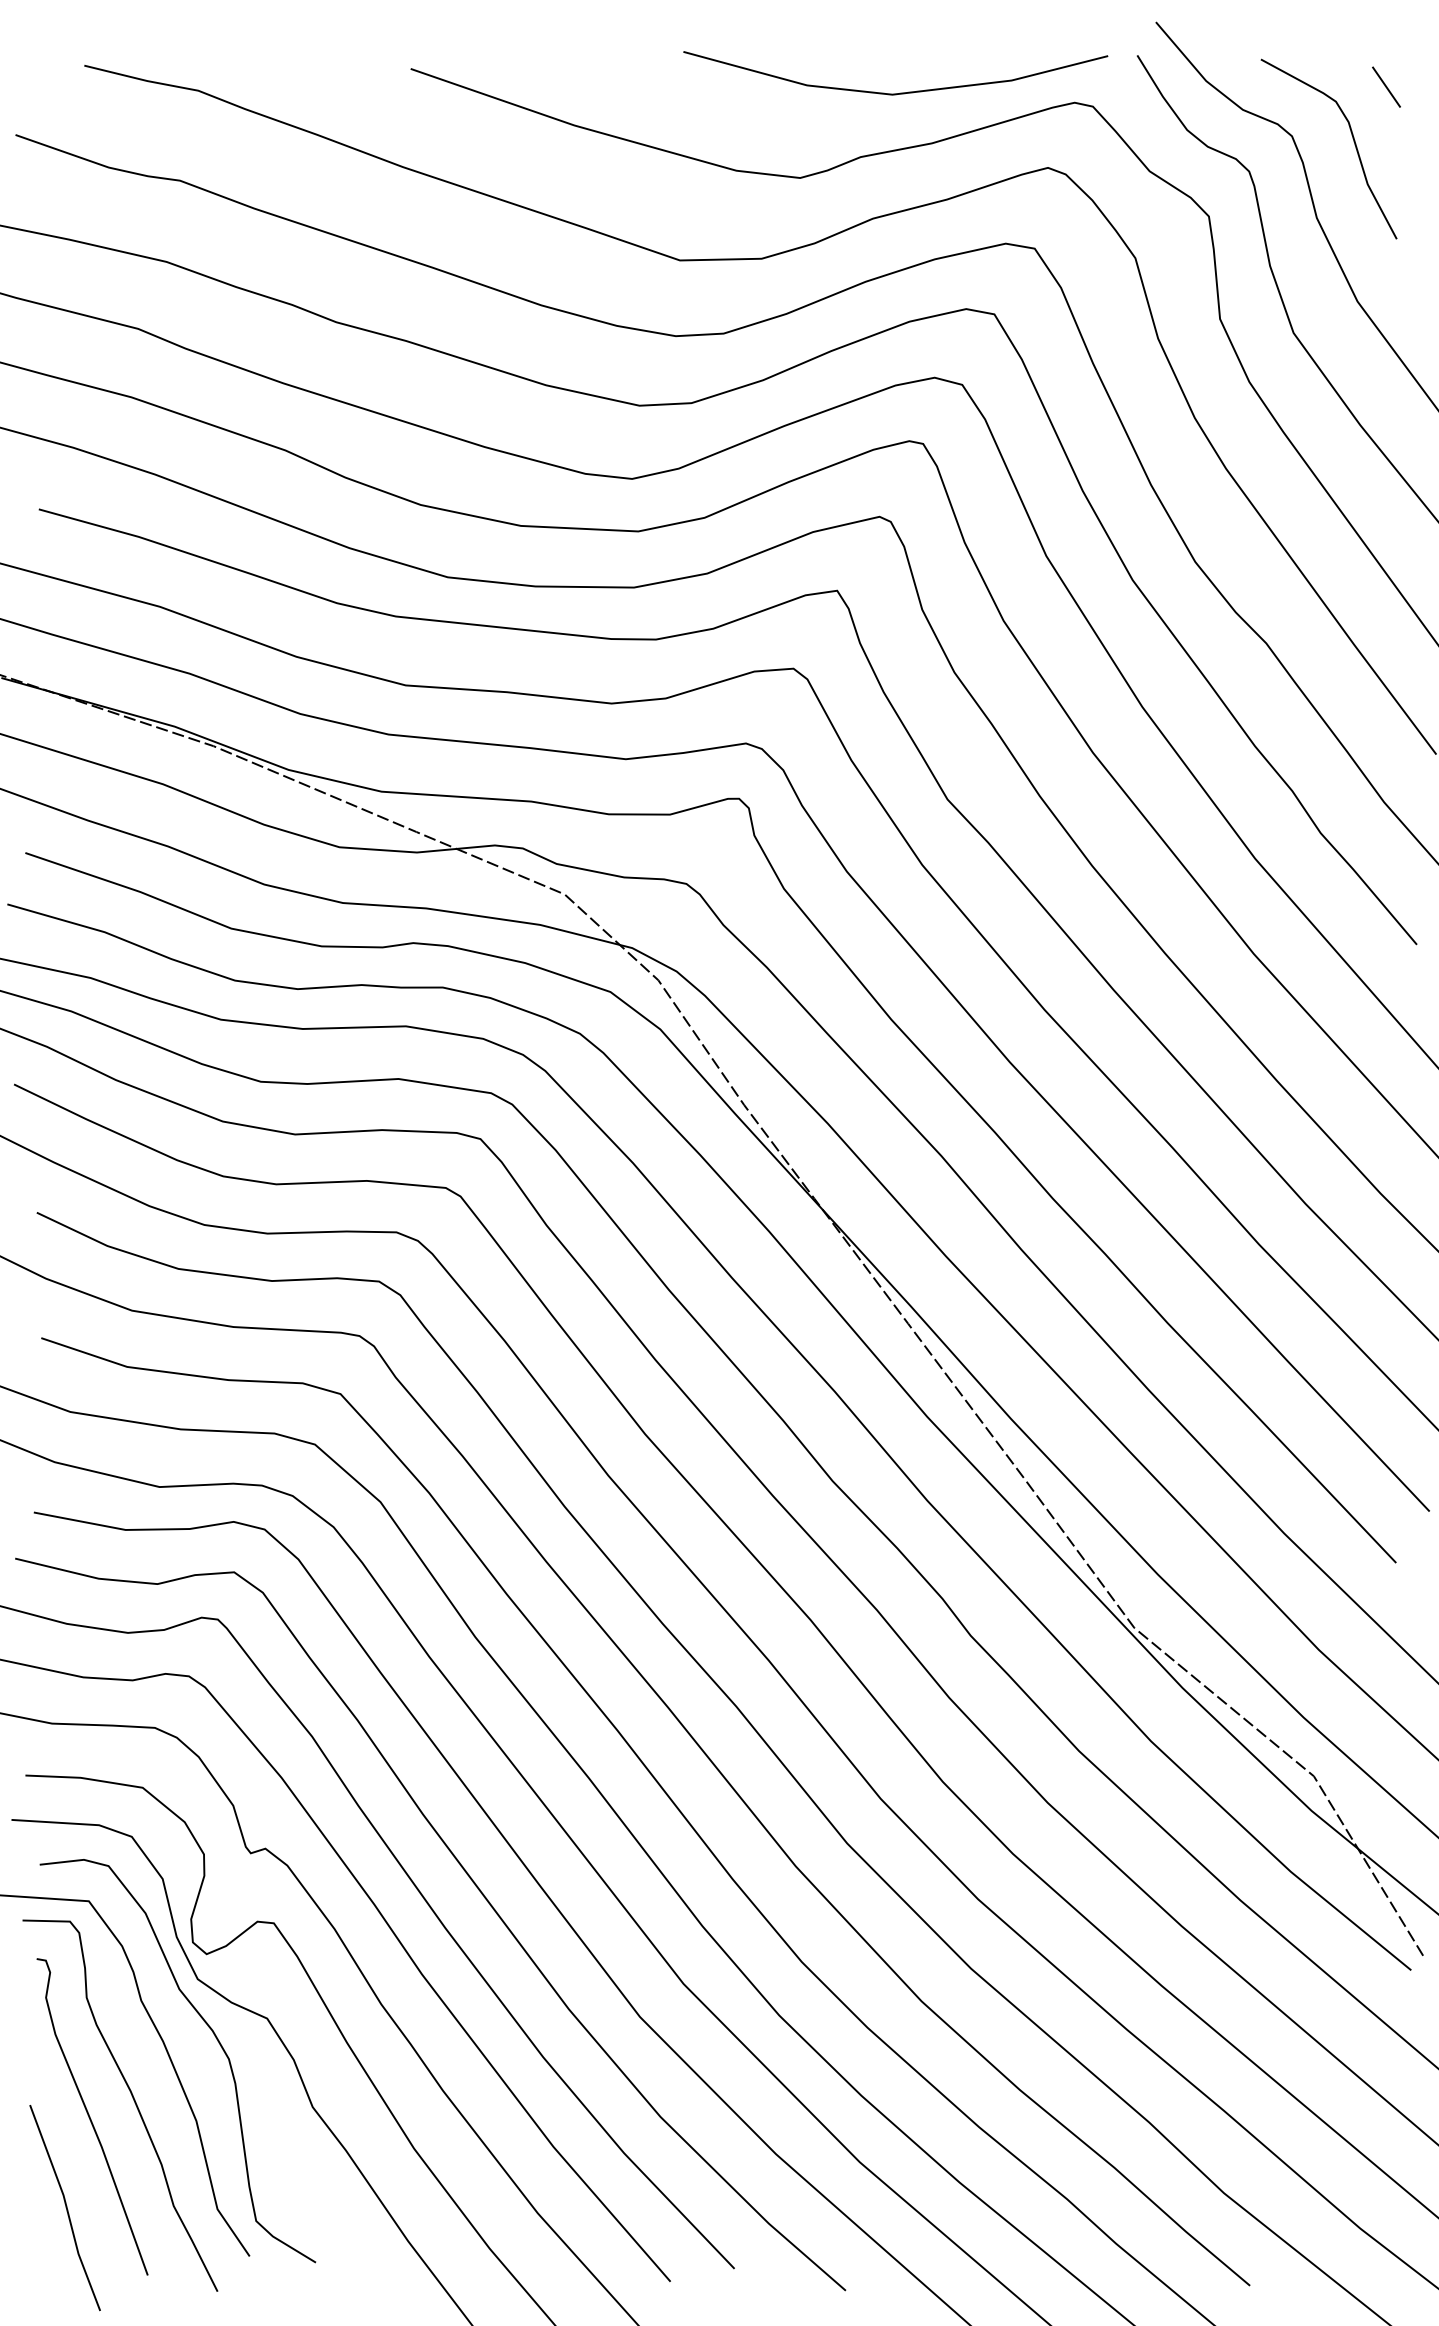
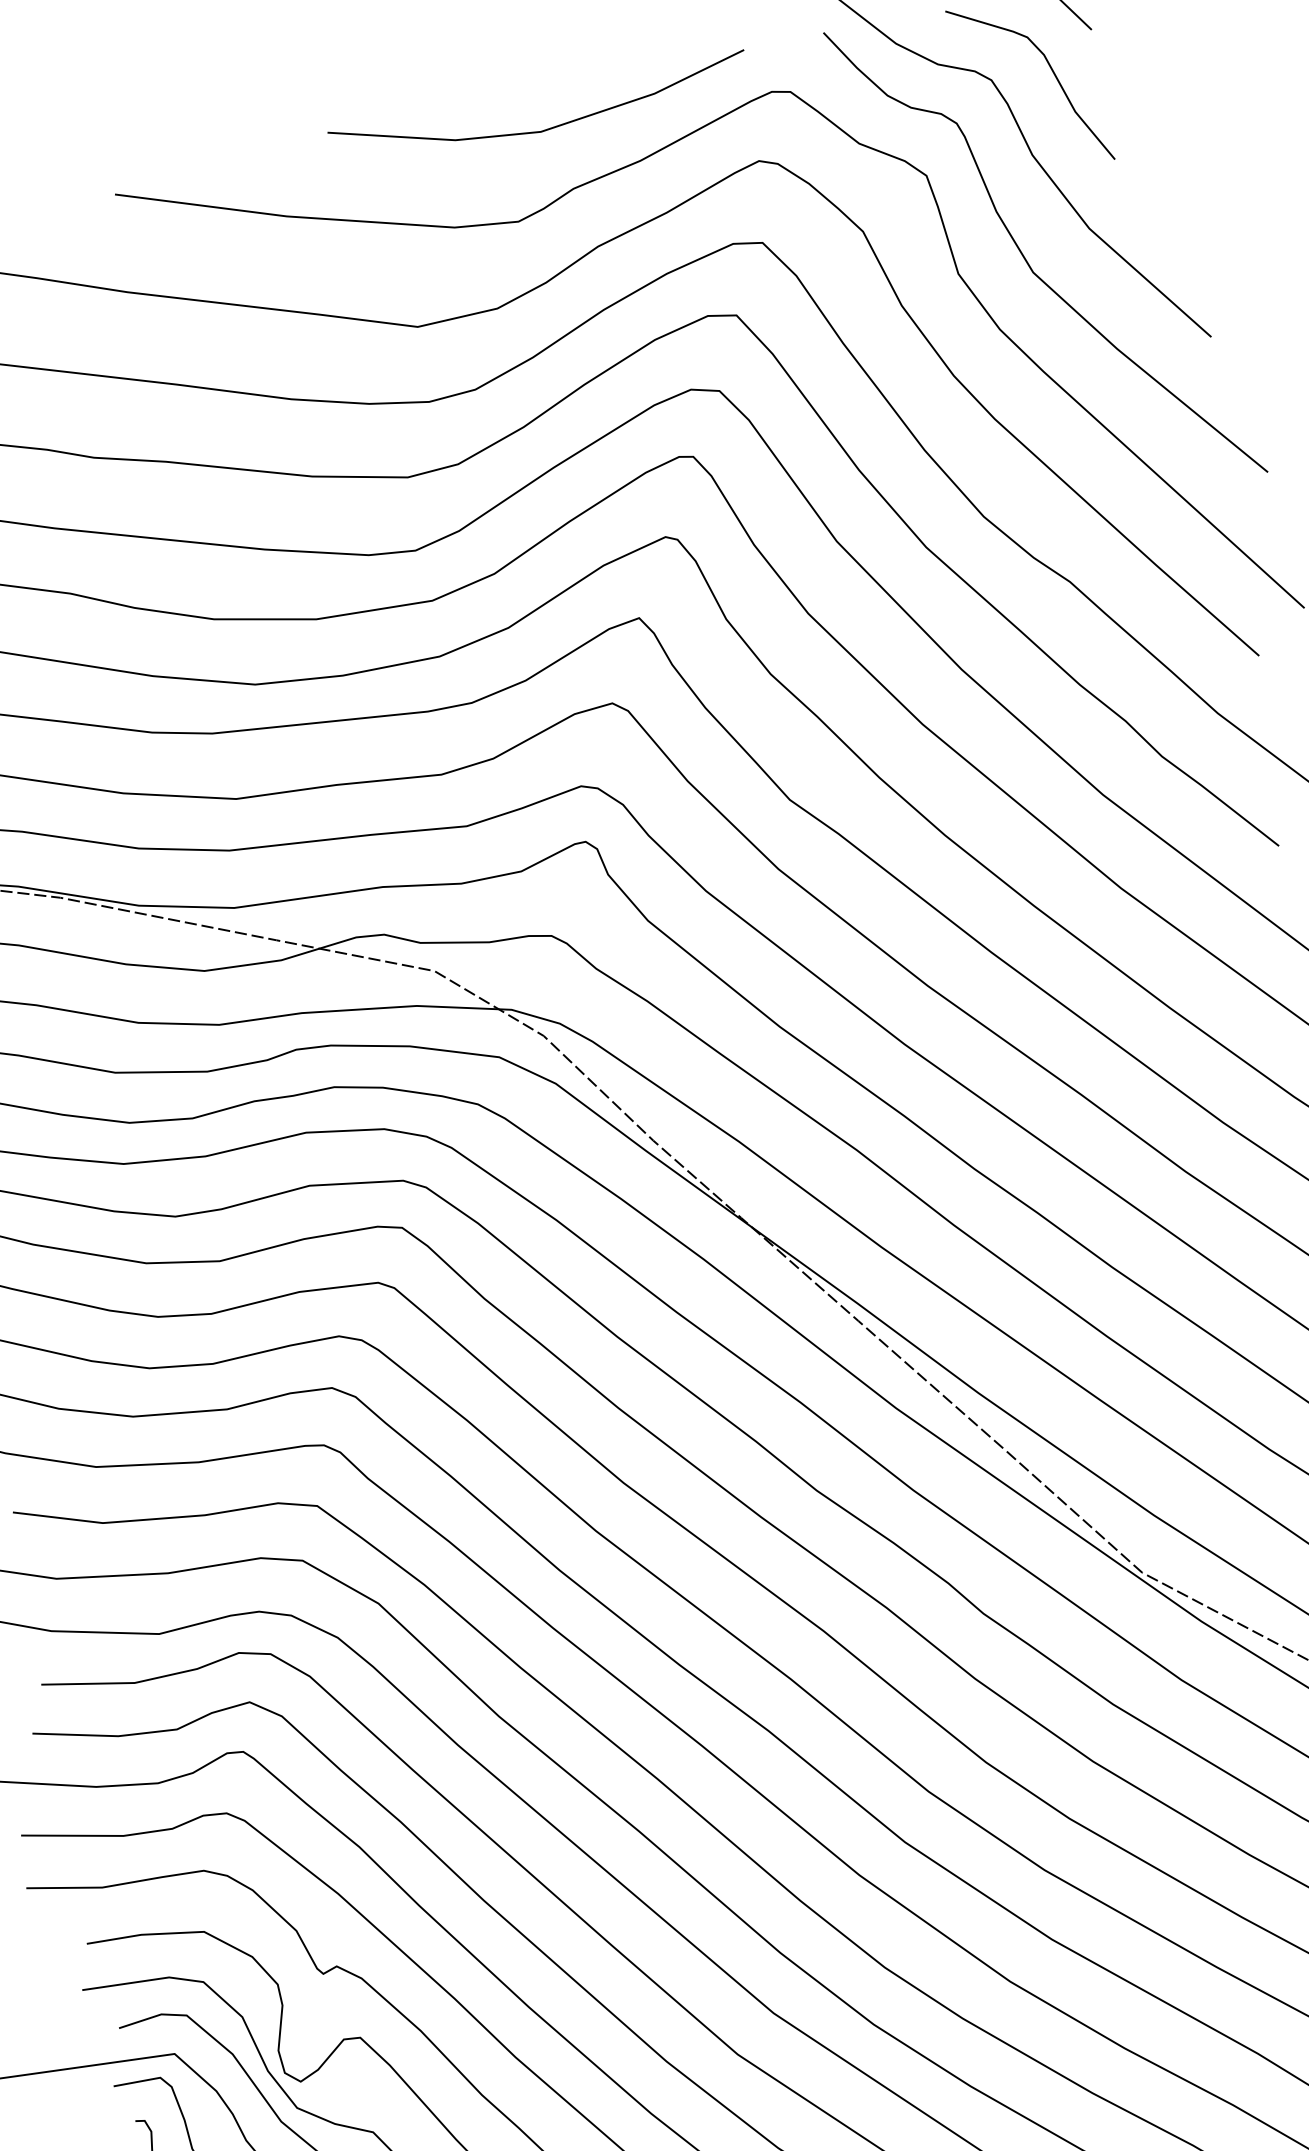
line: (900, 92) -> (548, 128), moved

